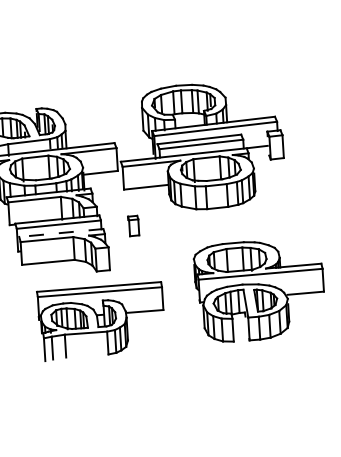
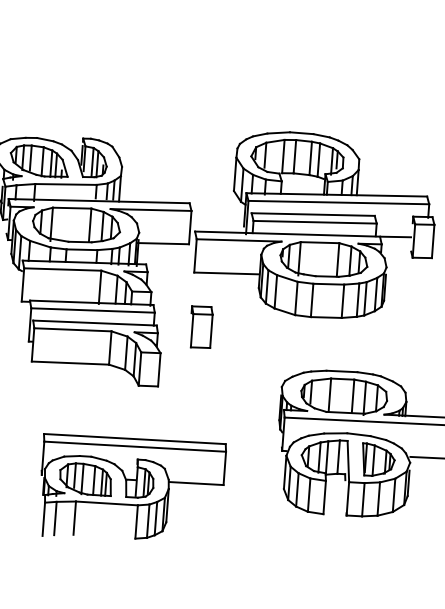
part: (133, 225) -> (200, 326), size x1.43
line: (60, 233) -> (93, 323), dashed -> solid
part: (100, 321) -> (130, 489), moved

